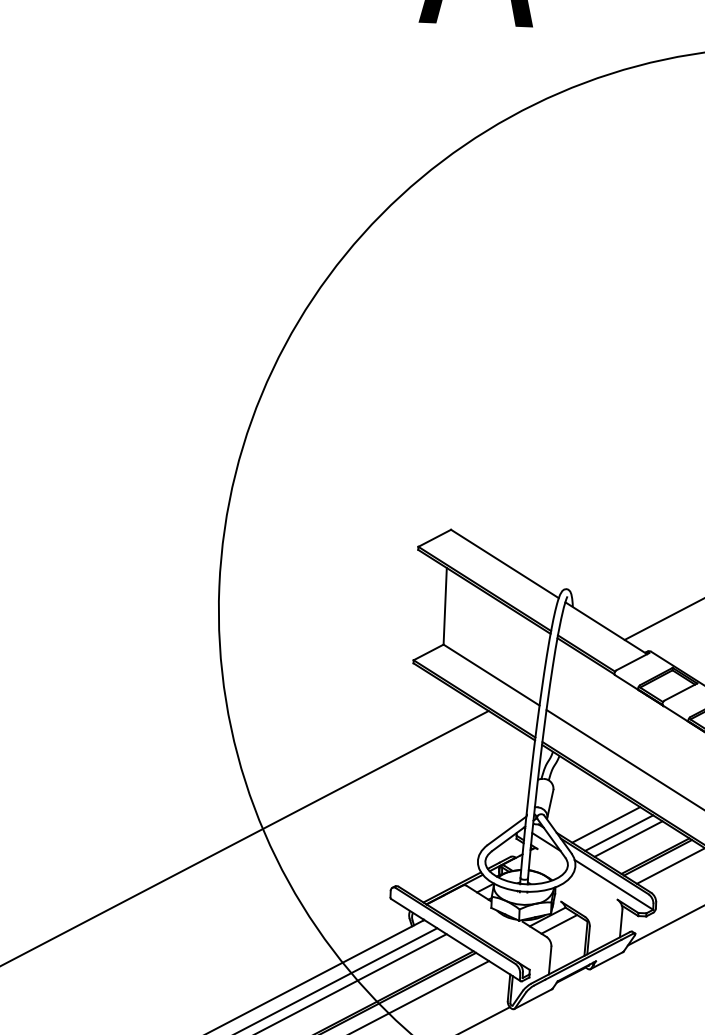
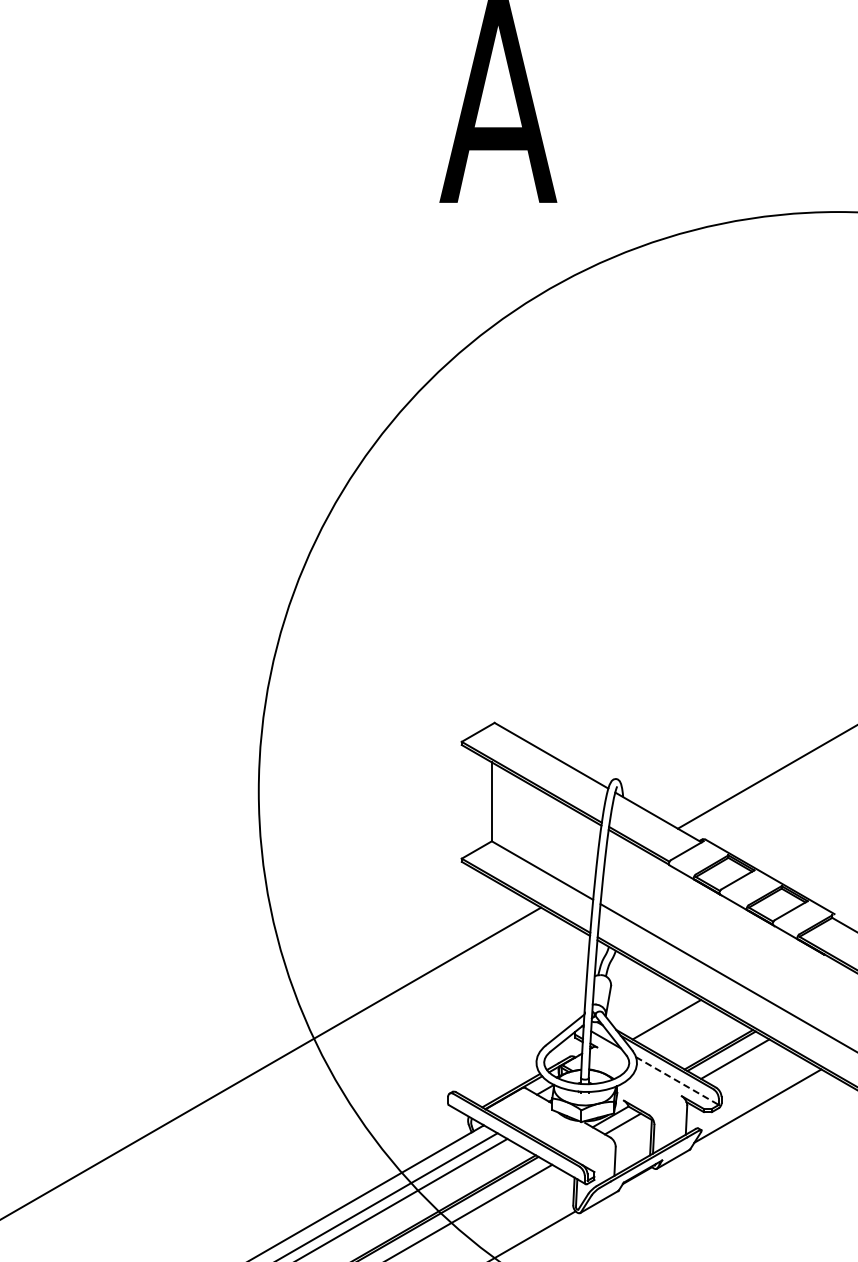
line: (619, 833) -> (680, 1027), removed
line: (628, 839) -> (690, 1033), removed
line: (614, 885) -> (677, 1081), solid -> dashed

